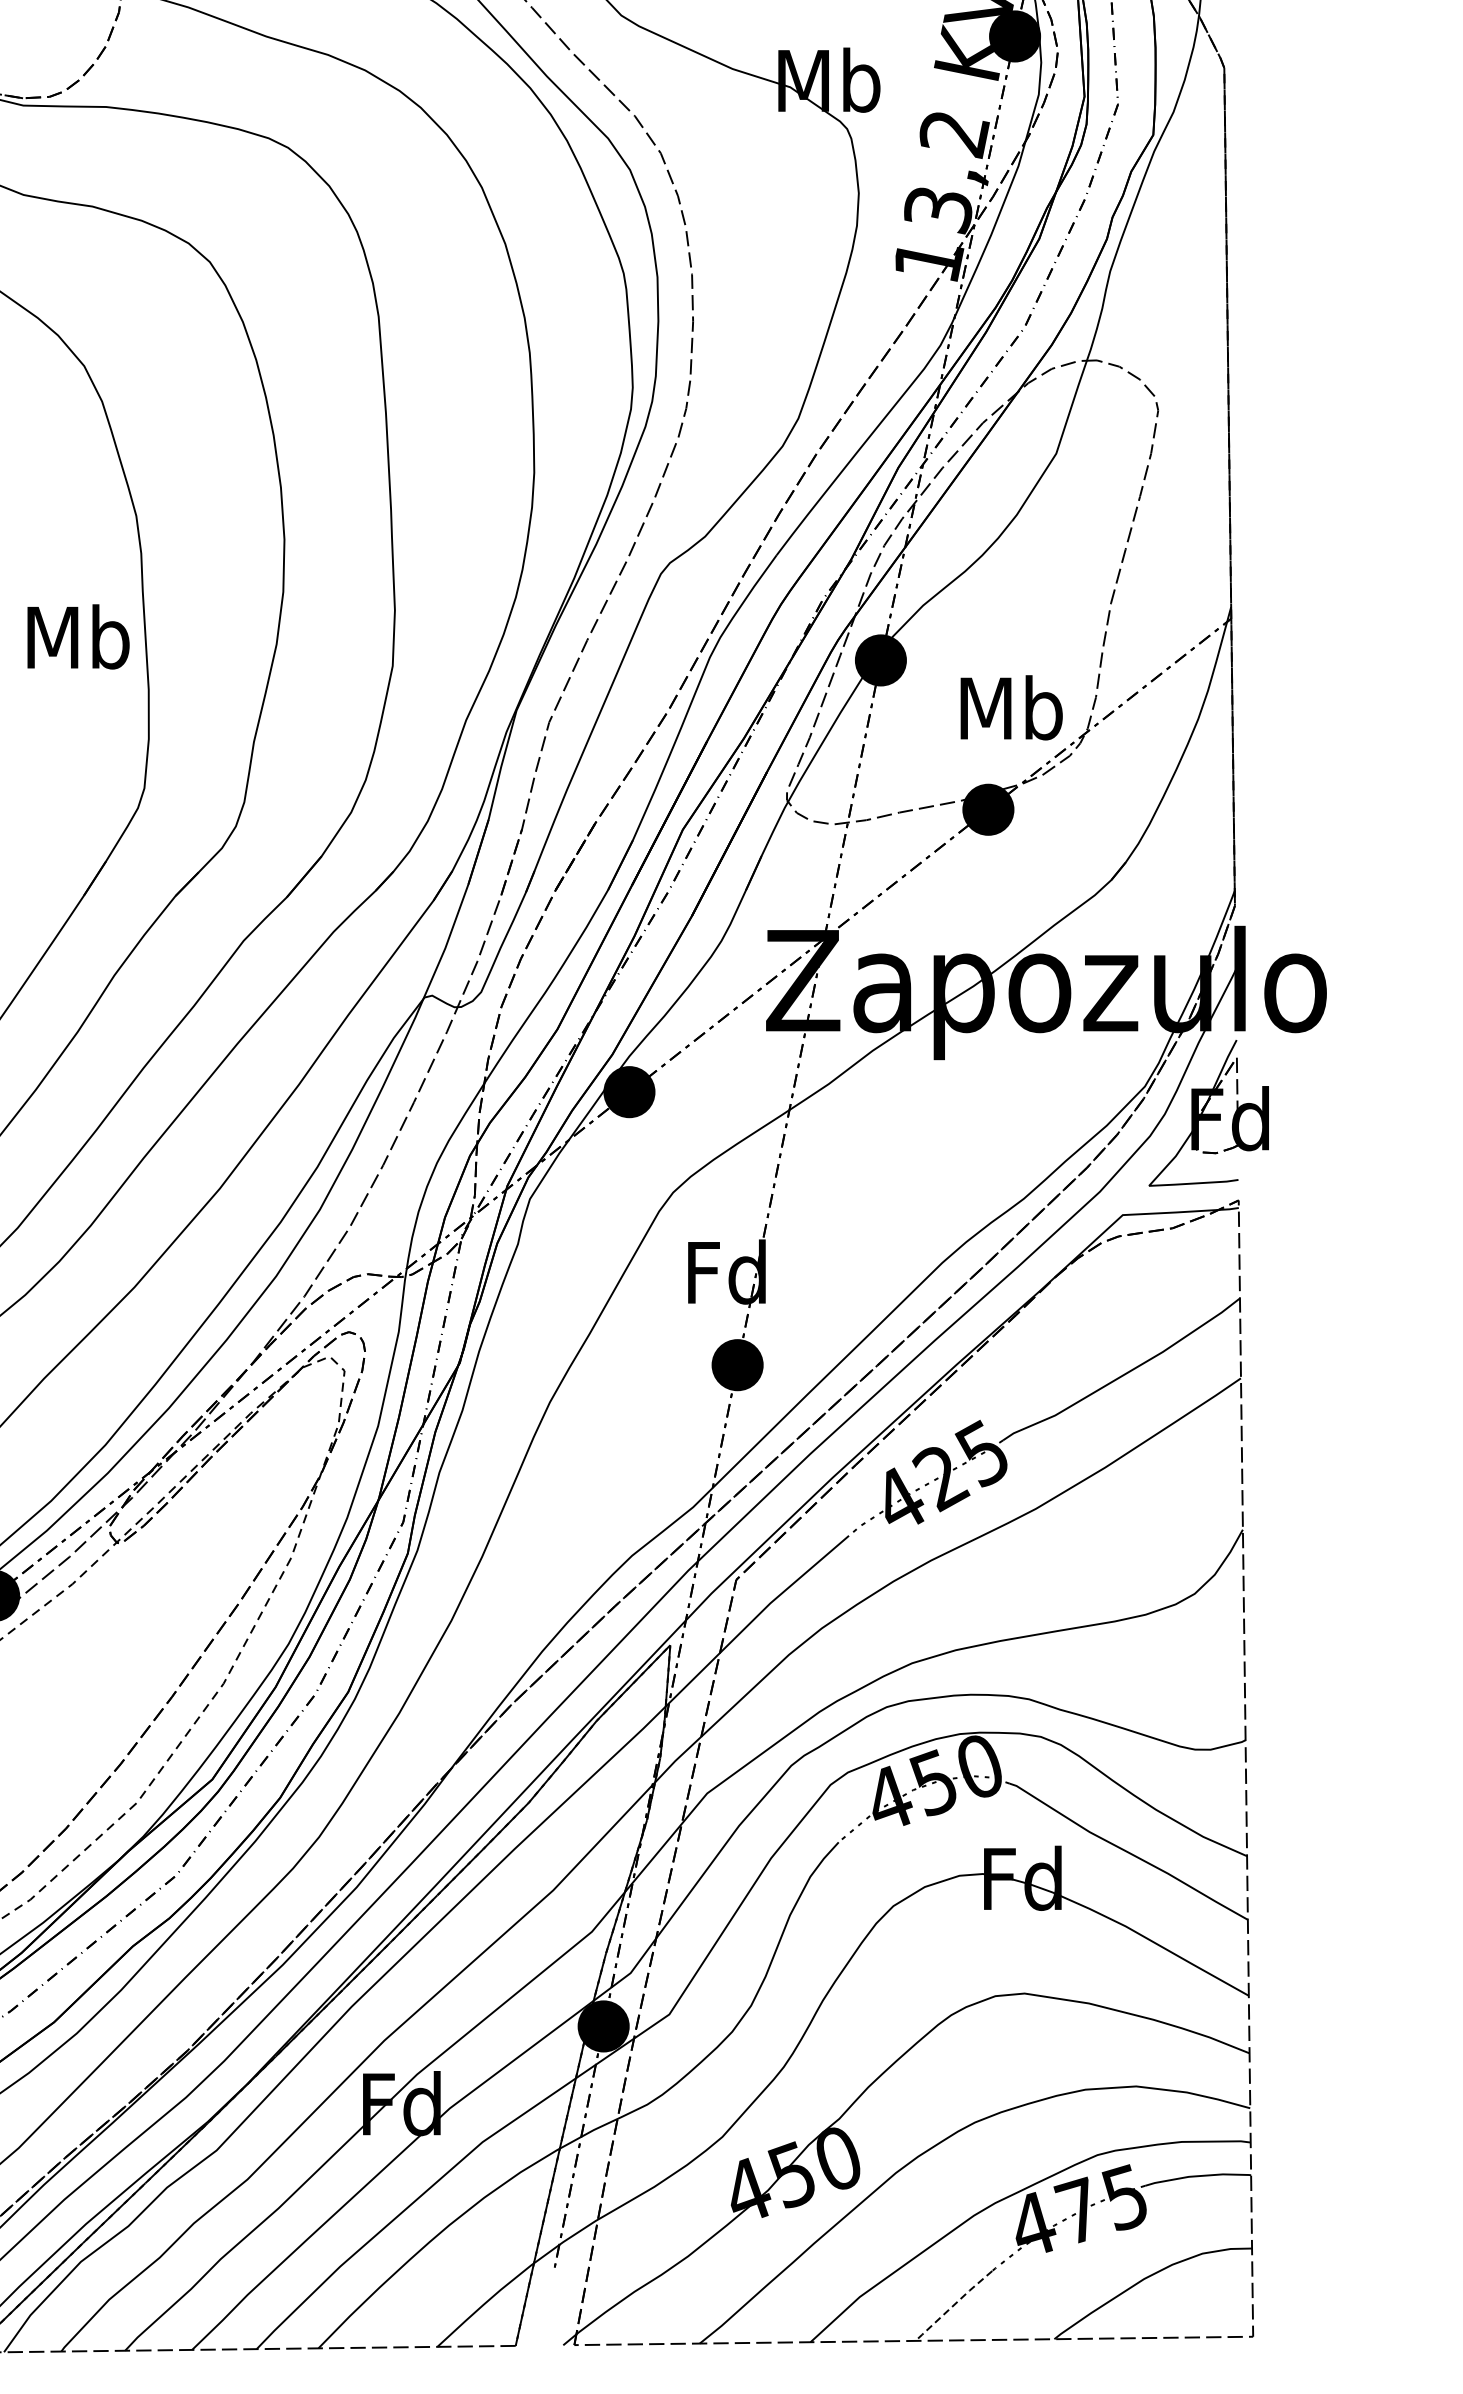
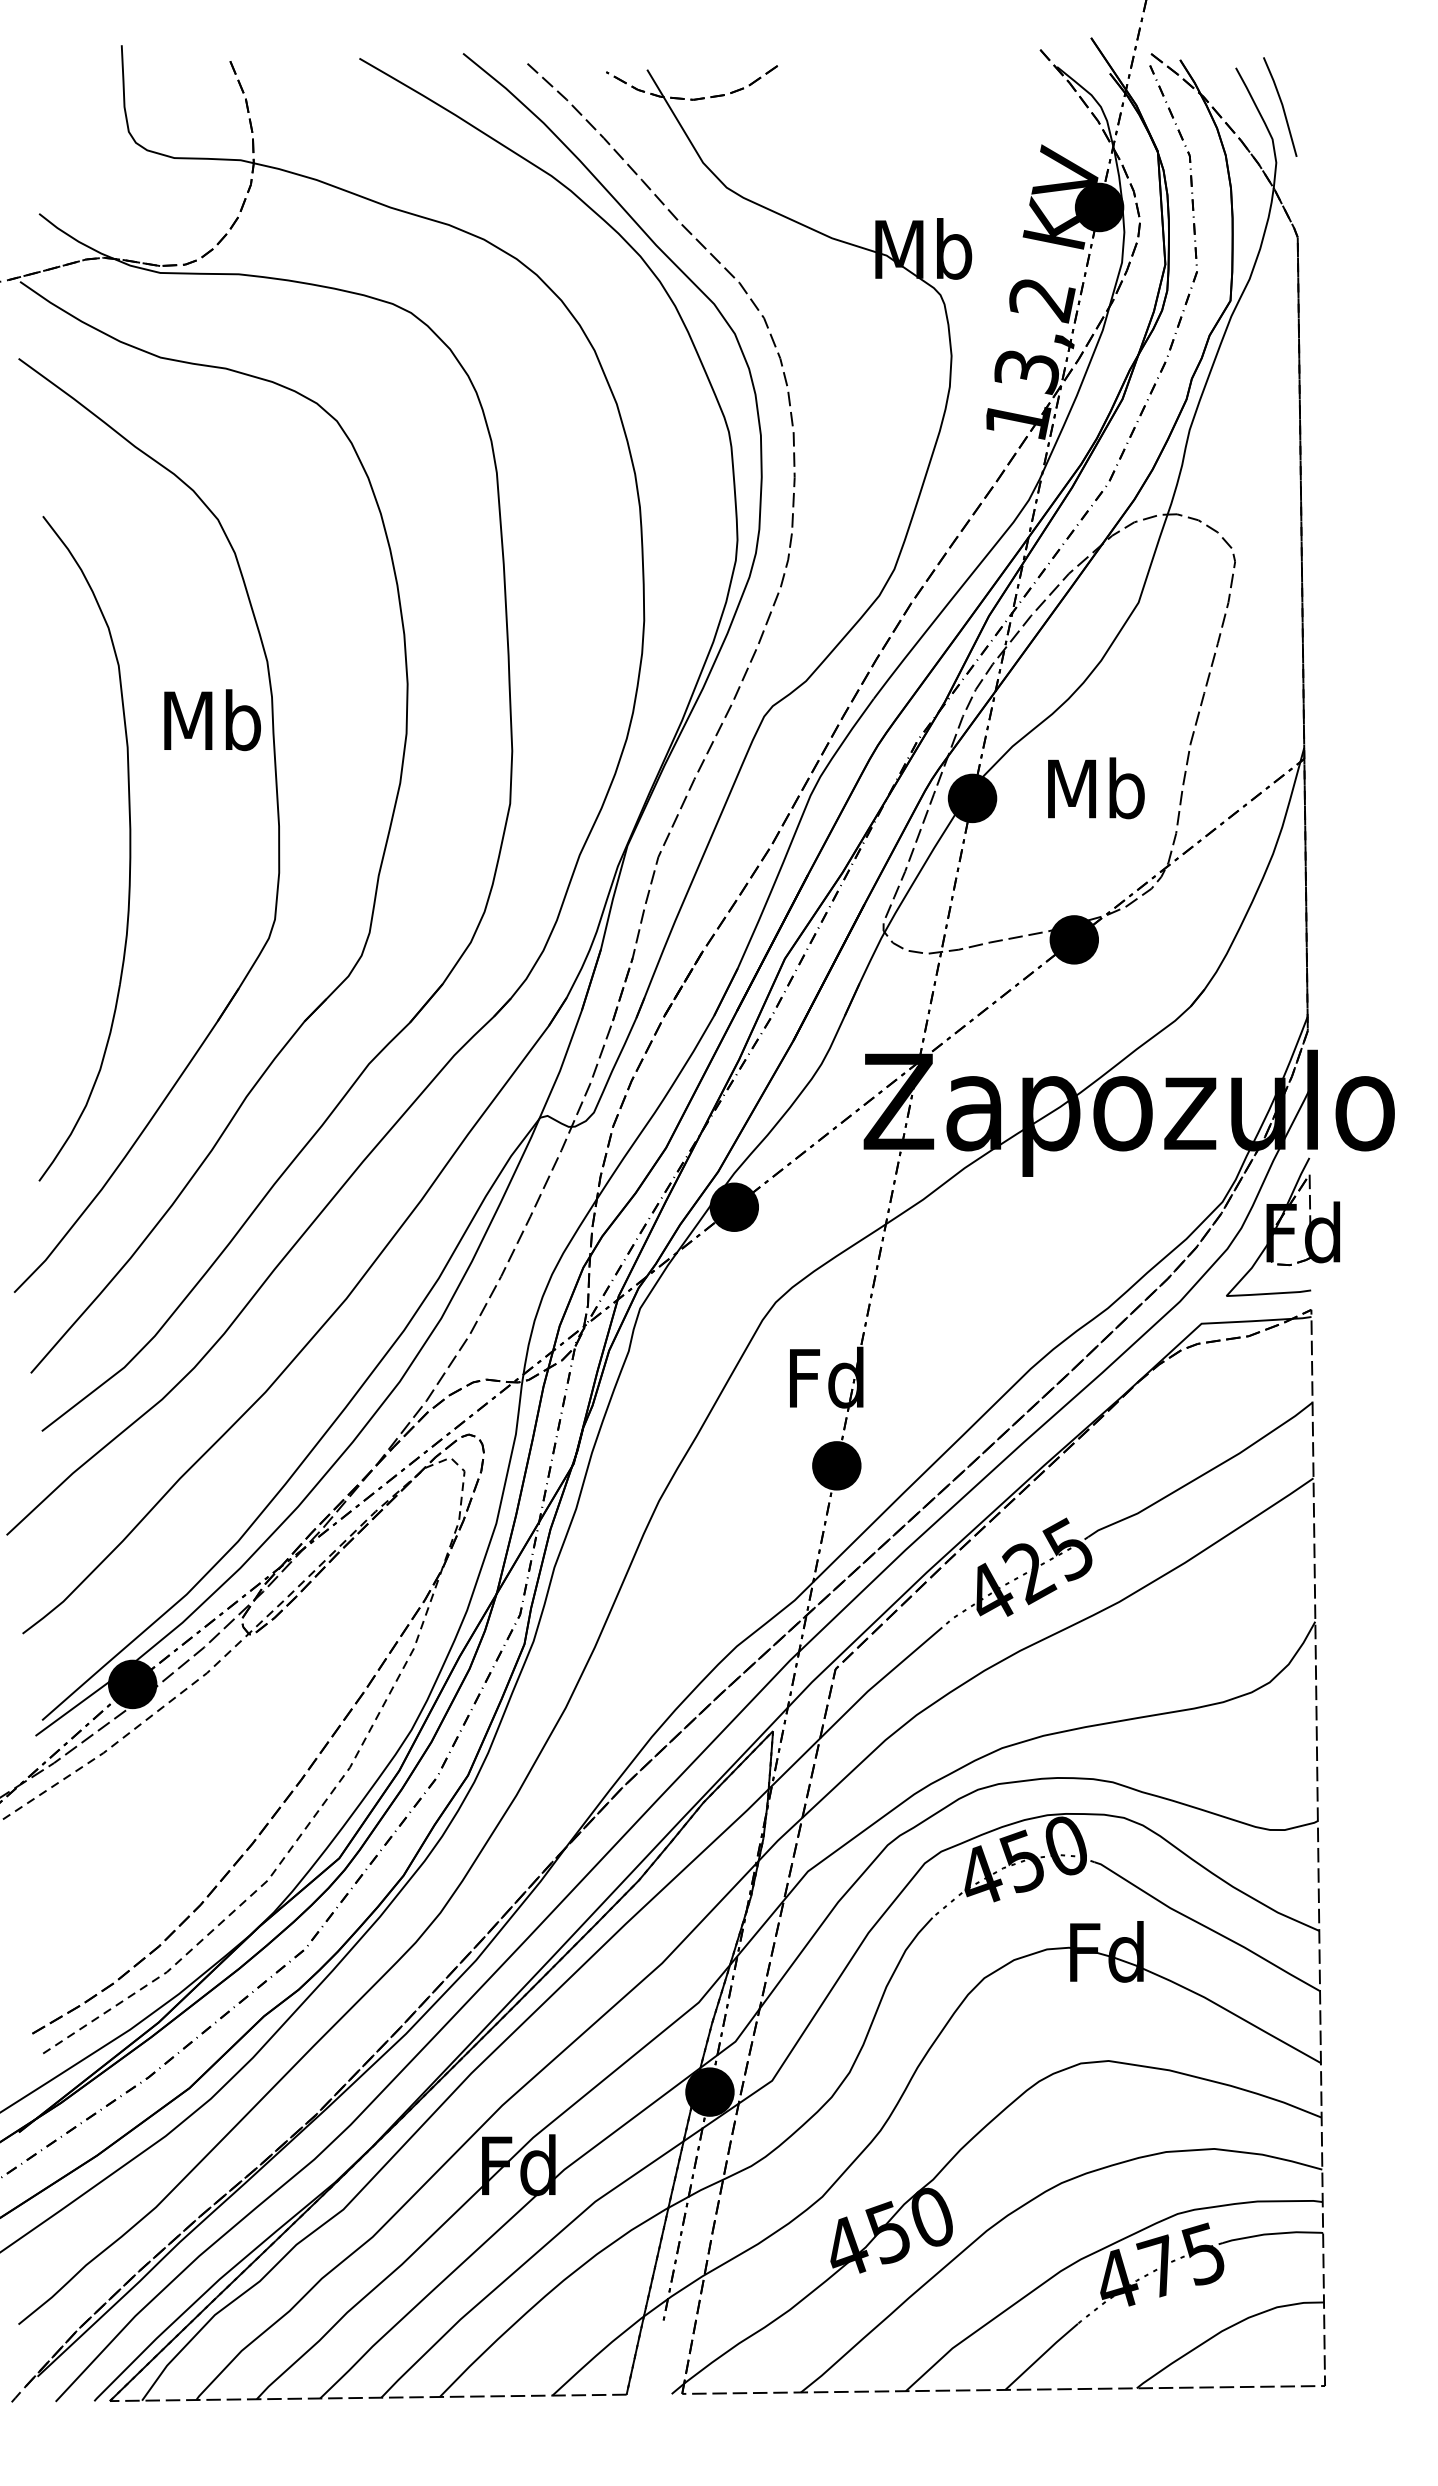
text: (78, 637) -> (212, 720), moved
text: (1011, 708) -> (1096, 788), moved
line: (953, 2305) -> (1041, 2356), dashed -> solid

